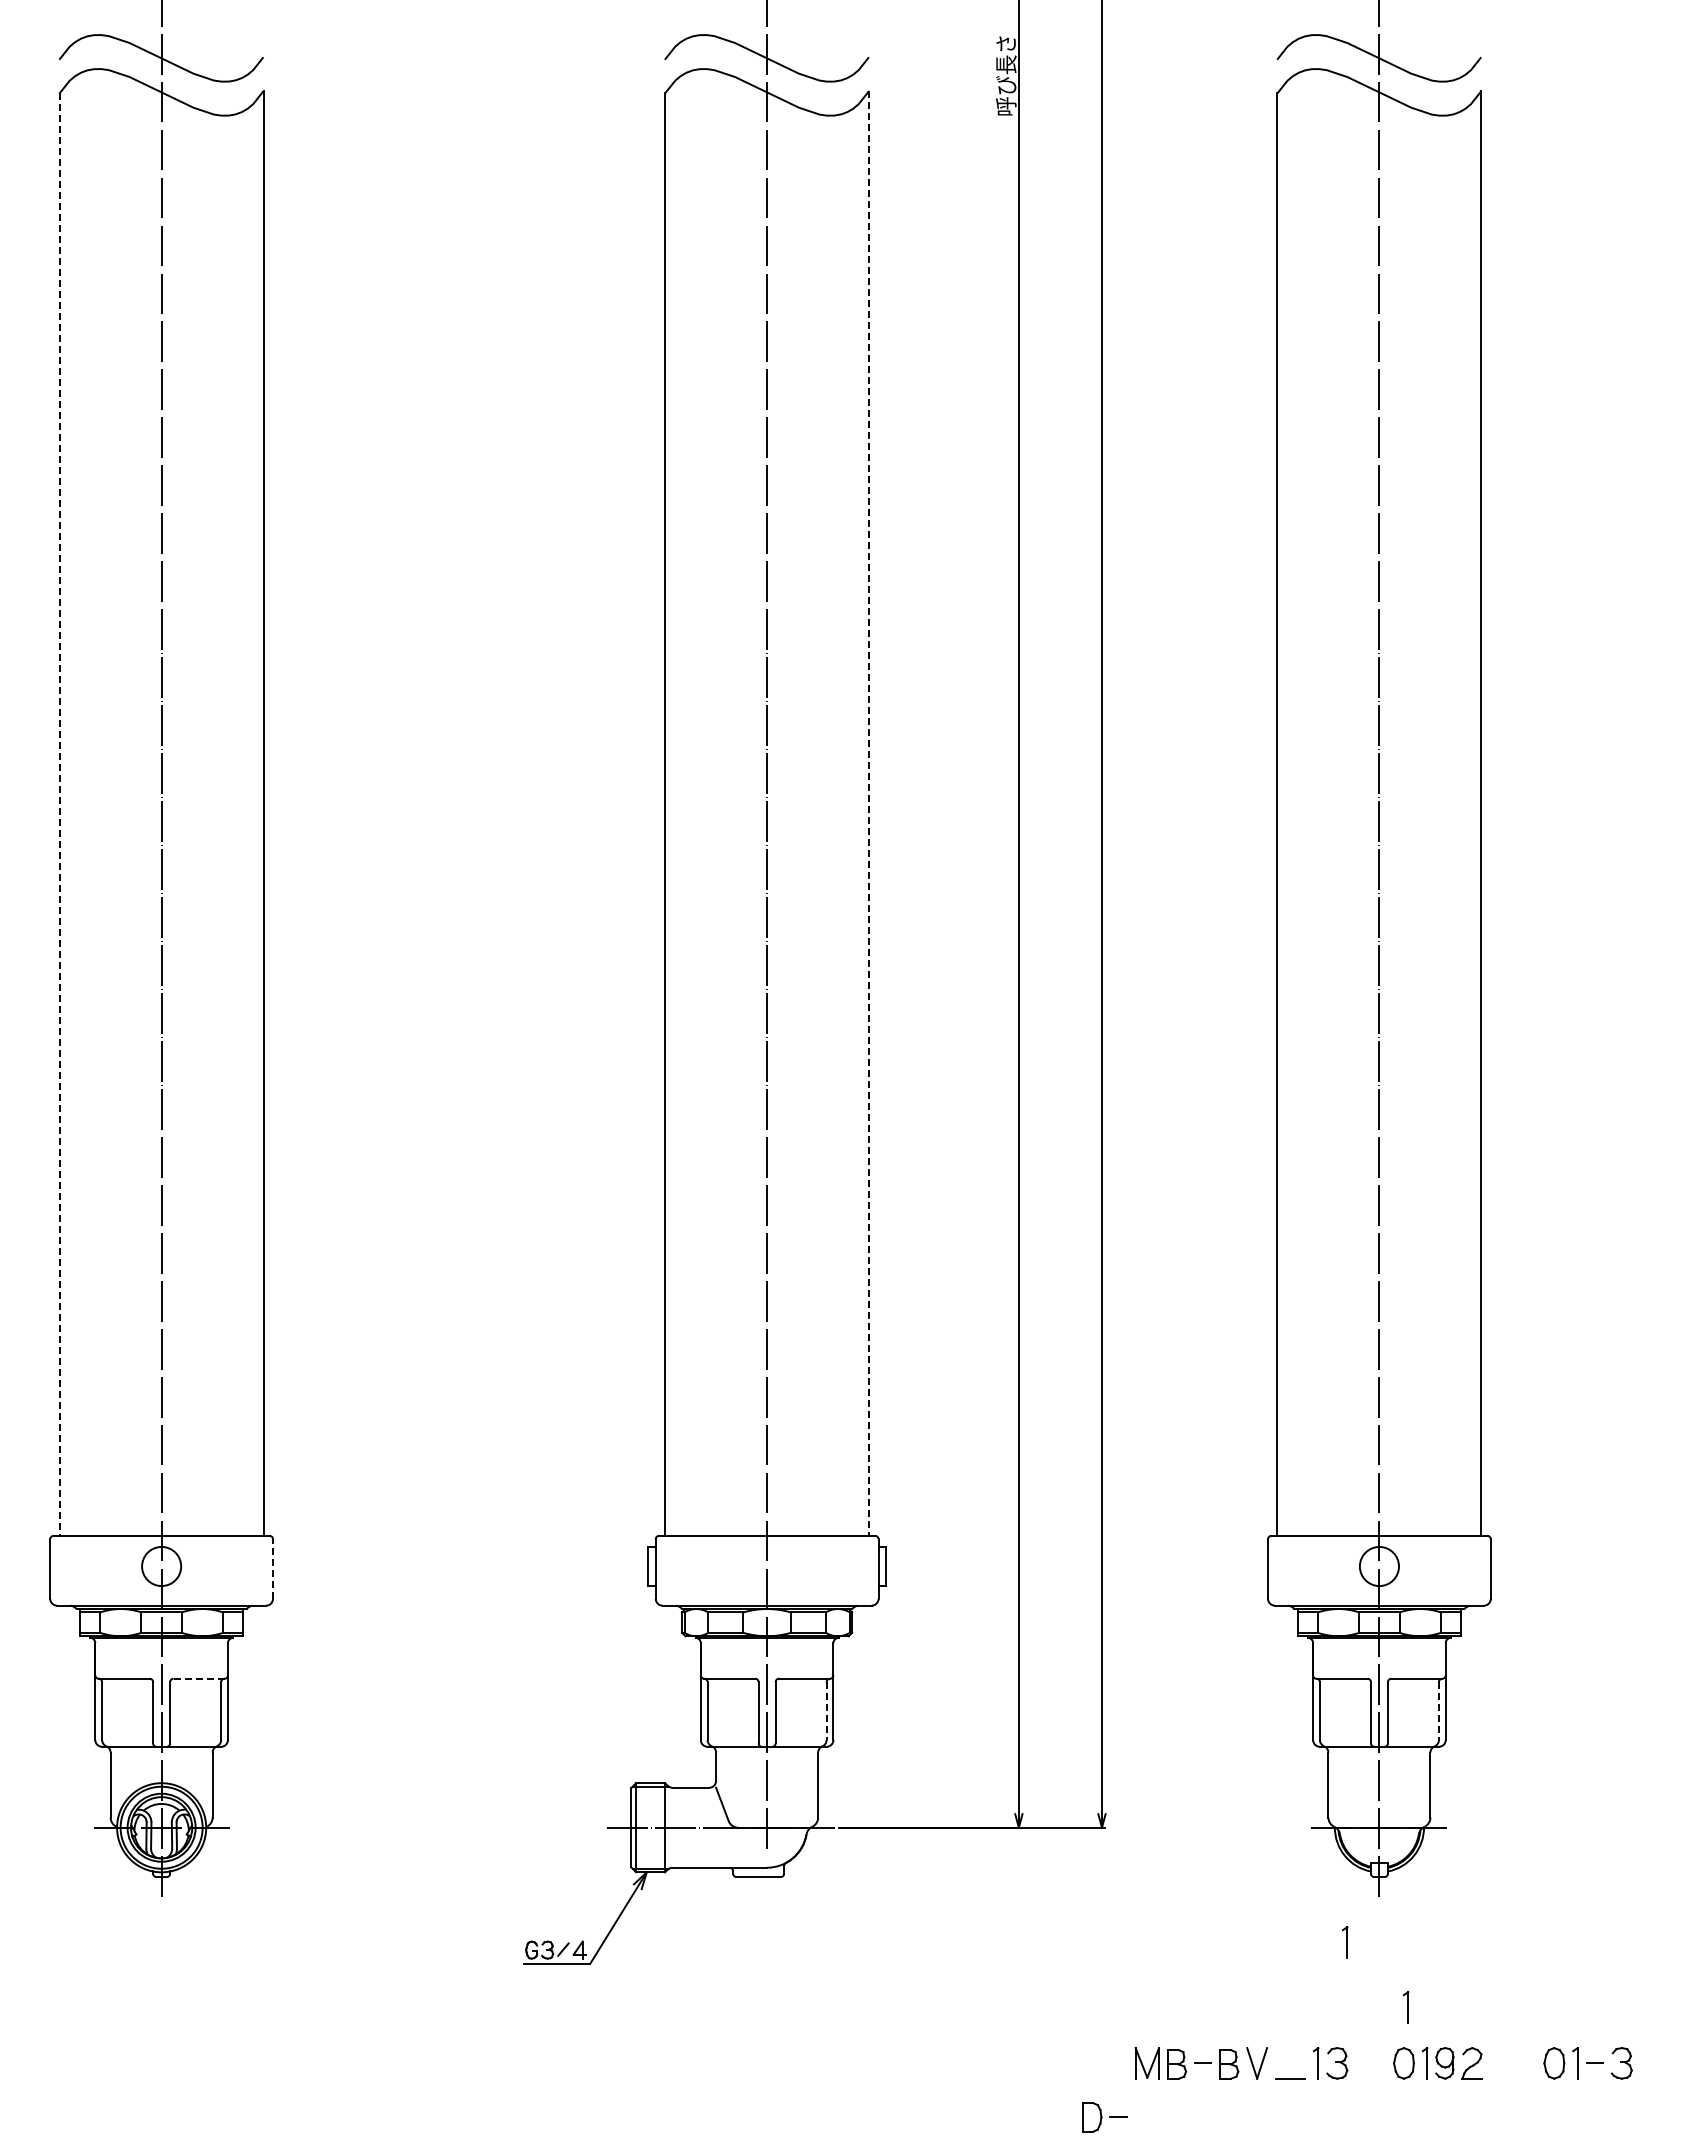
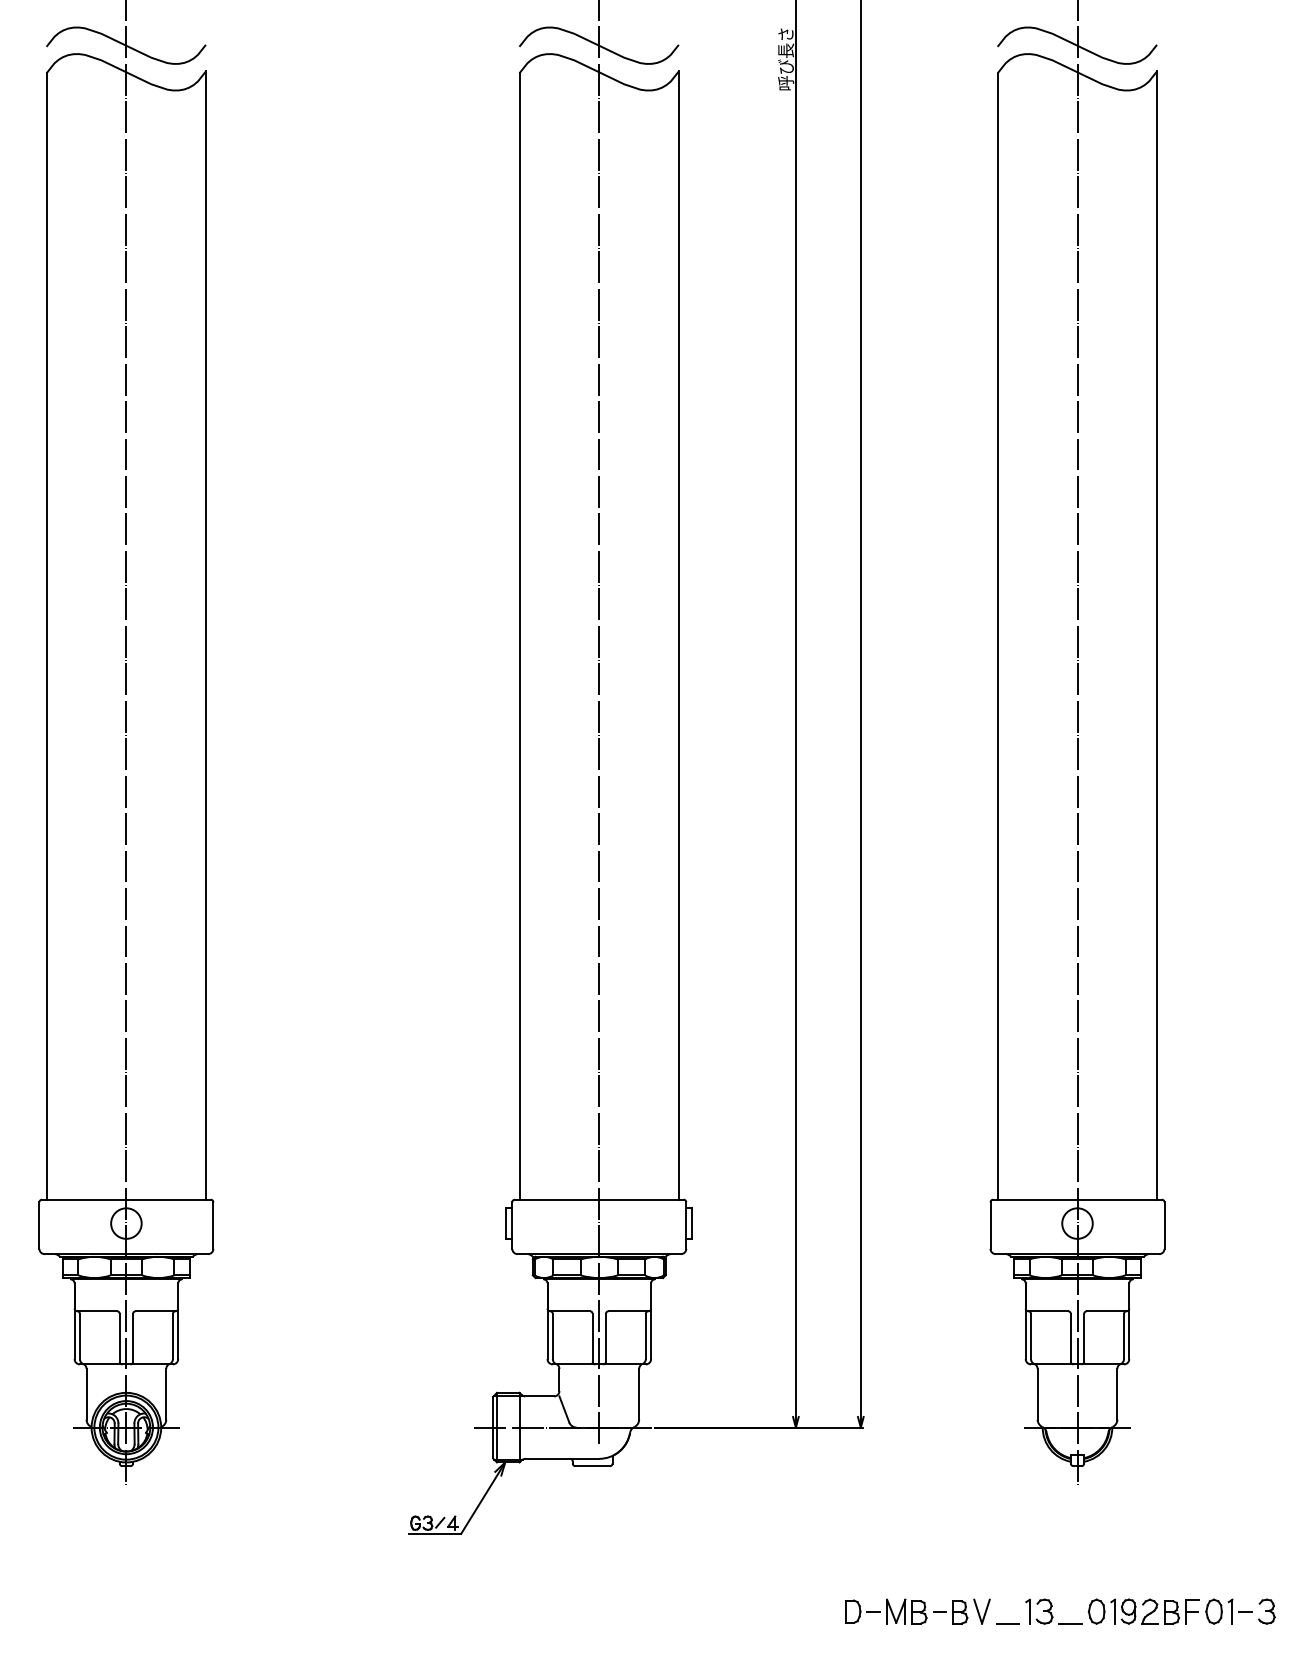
line: (869, 813) -> (679, 635), dashed -> solid
line: (59, 815) -> (46, 637), dashed -> solid
line: (273, 1569) -> (213, 1225), dashed -> solid
line: (199, 1678) -> (155, 1311), dashed -> solid
line: (826, 1711) -> (645, 1336), dashed -> solid
line: (1438, 1711) -> (1123, 1336), dashed -> solid
part: (1345, 1942) -> (1051, 1517), removed
part: (1405, 2007) -> (1097, 1568), removed
part: (1512, 2063) -> (1181, 1611), added
line: (1370, 2078) -> (1070, 1623), added
part: (1104, 2117) -> (862, 1611), moved

